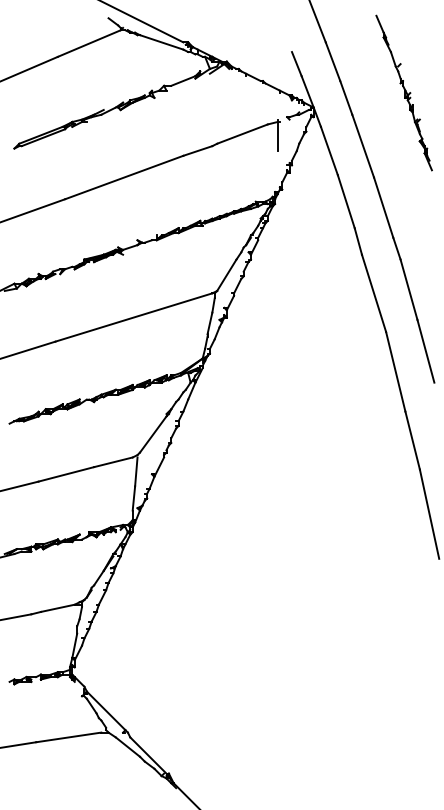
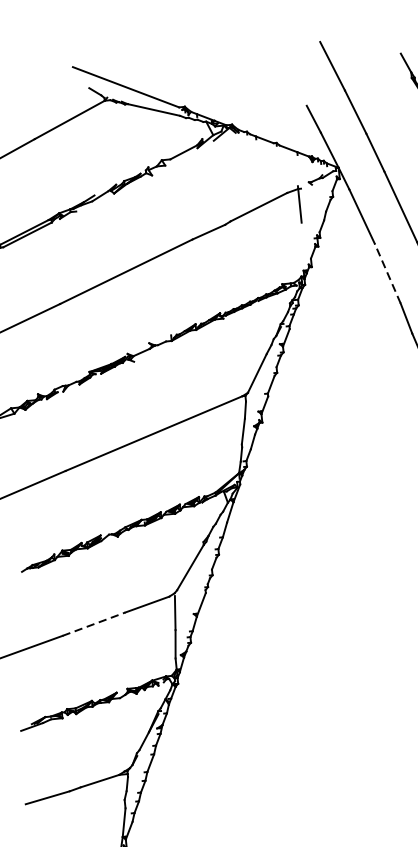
line: (346, 201) -> (387, 273), solid -> dashed
line: (66, 474) -> (94, 624), solid -> dashed

